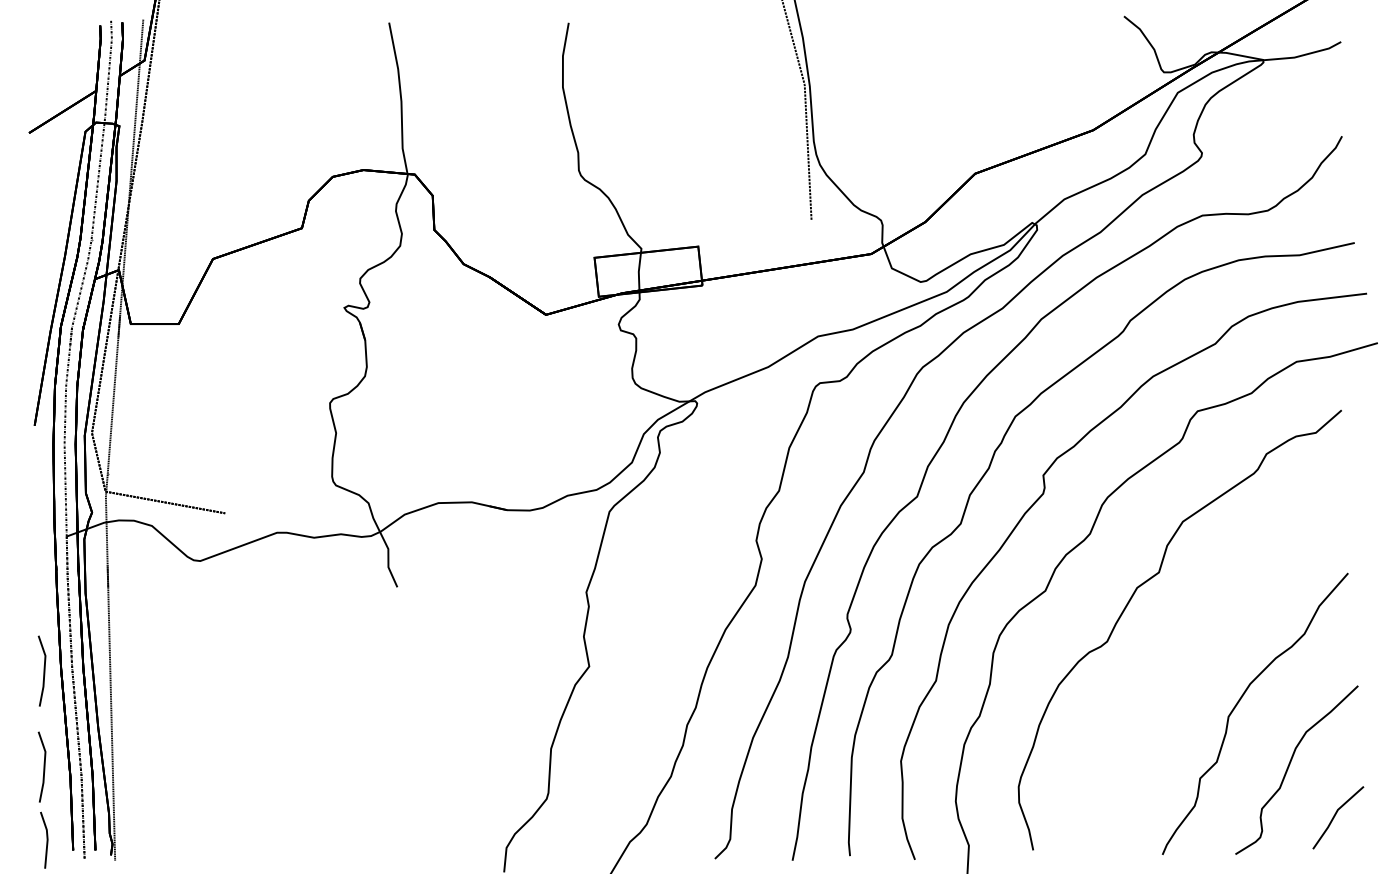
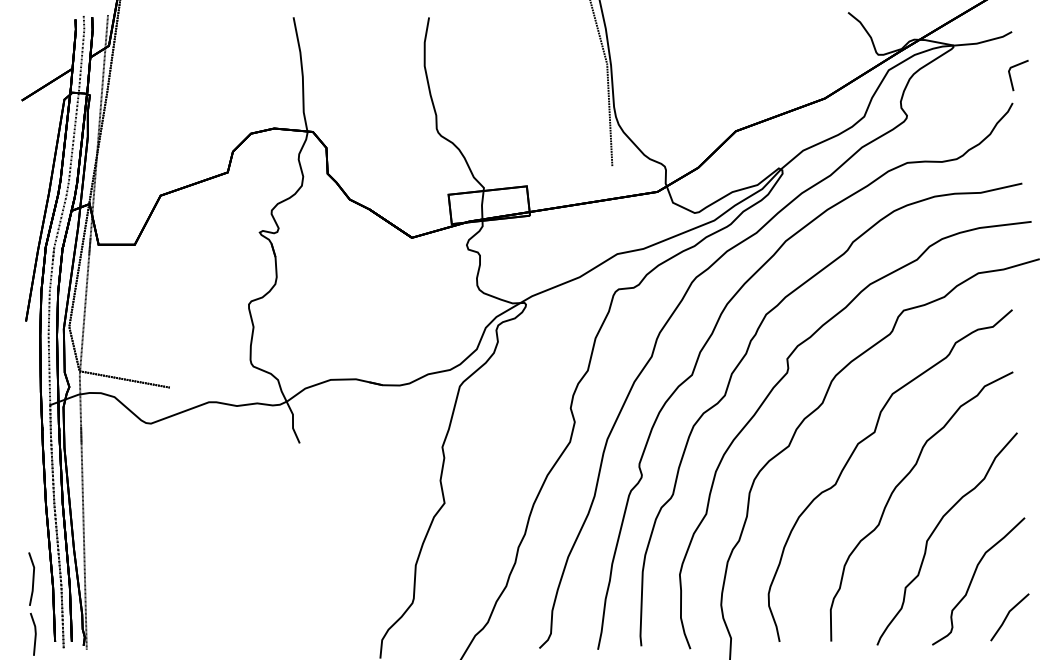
line: (1340, 103) -> (1011, 78), added
curve: (1192, 641) -> (899, 484), added
line: (43, 670) -> (32, 506), removed

